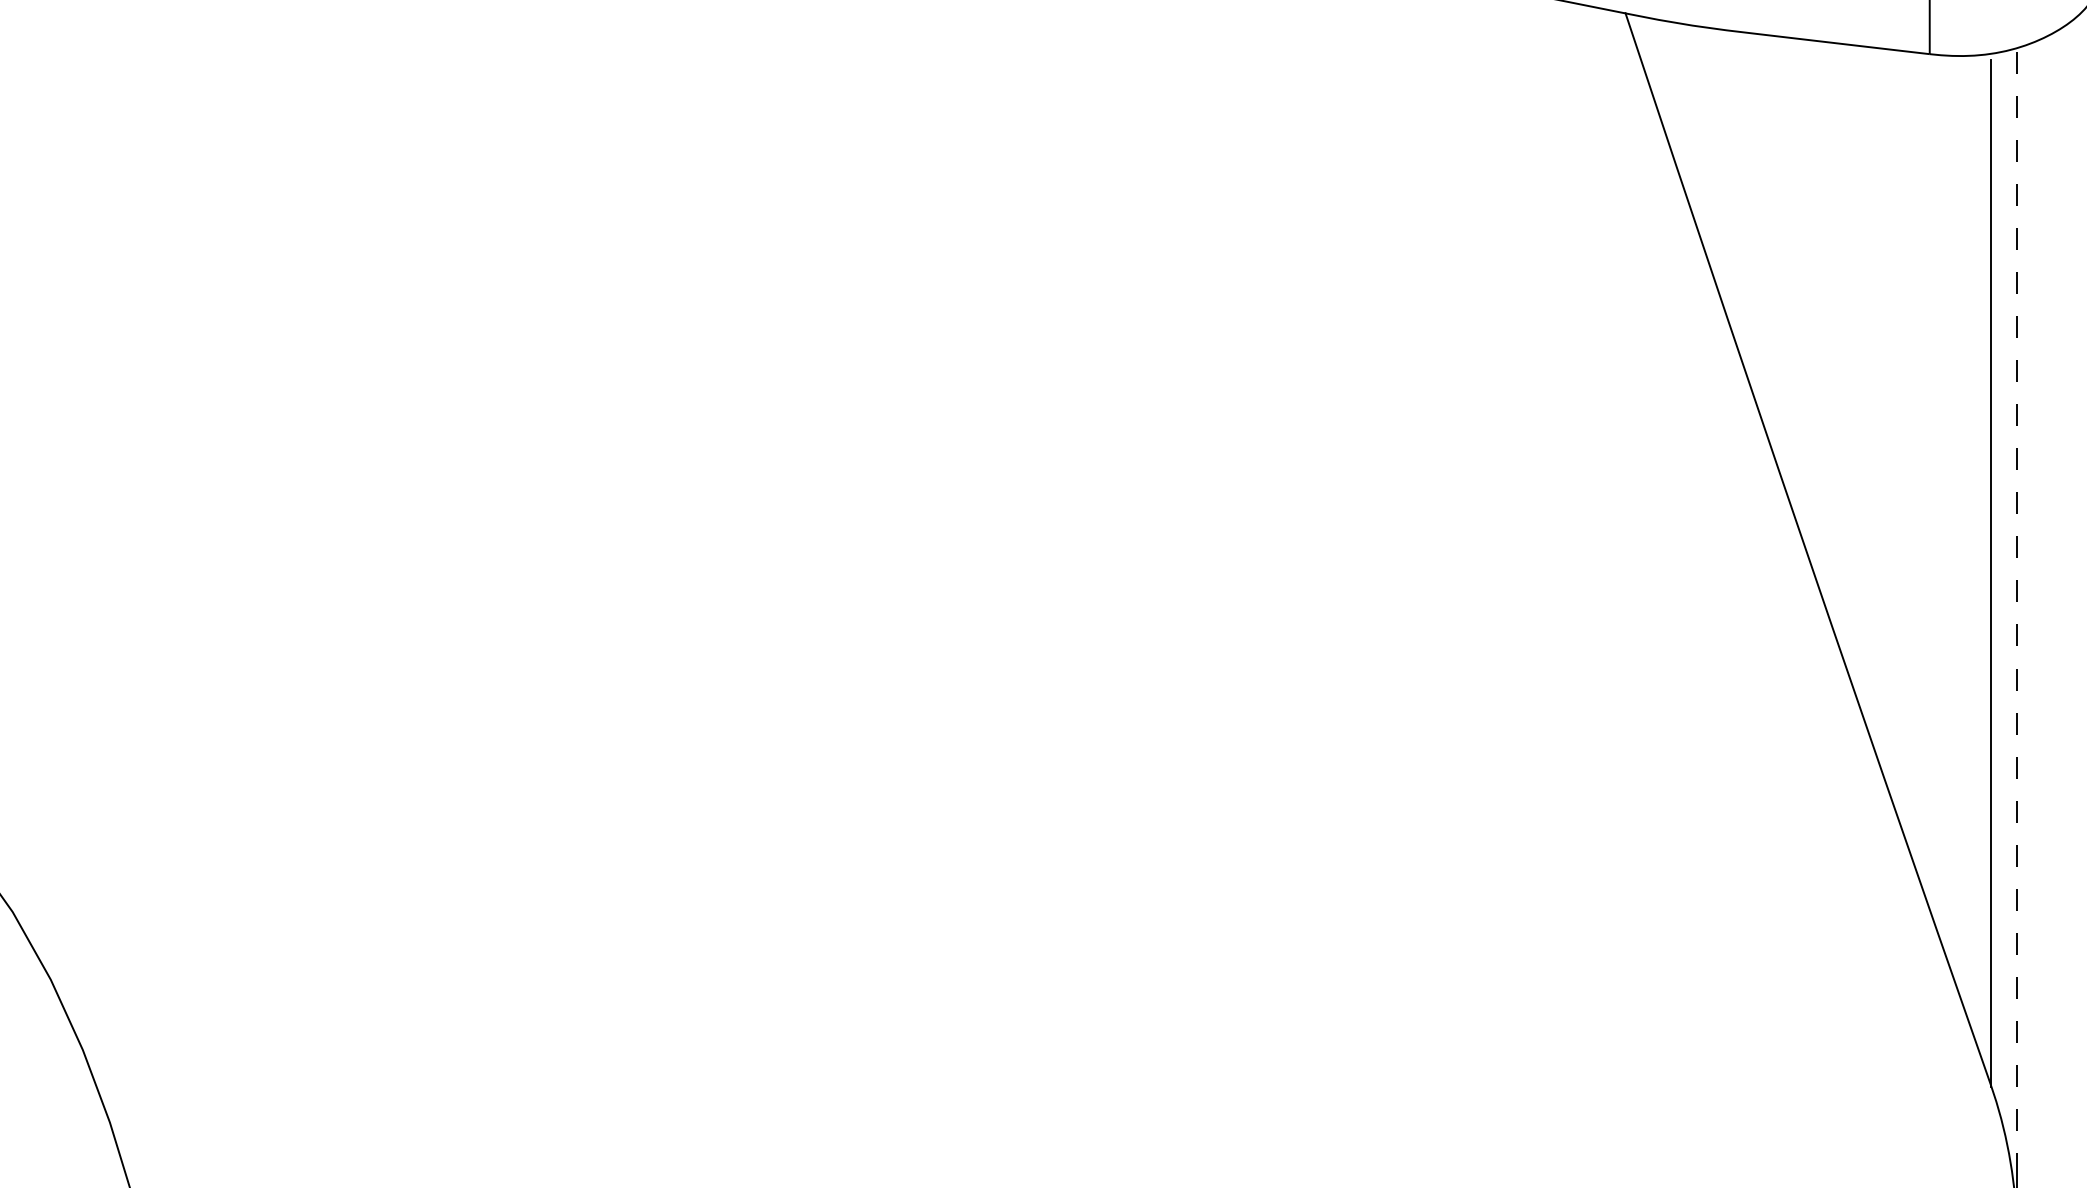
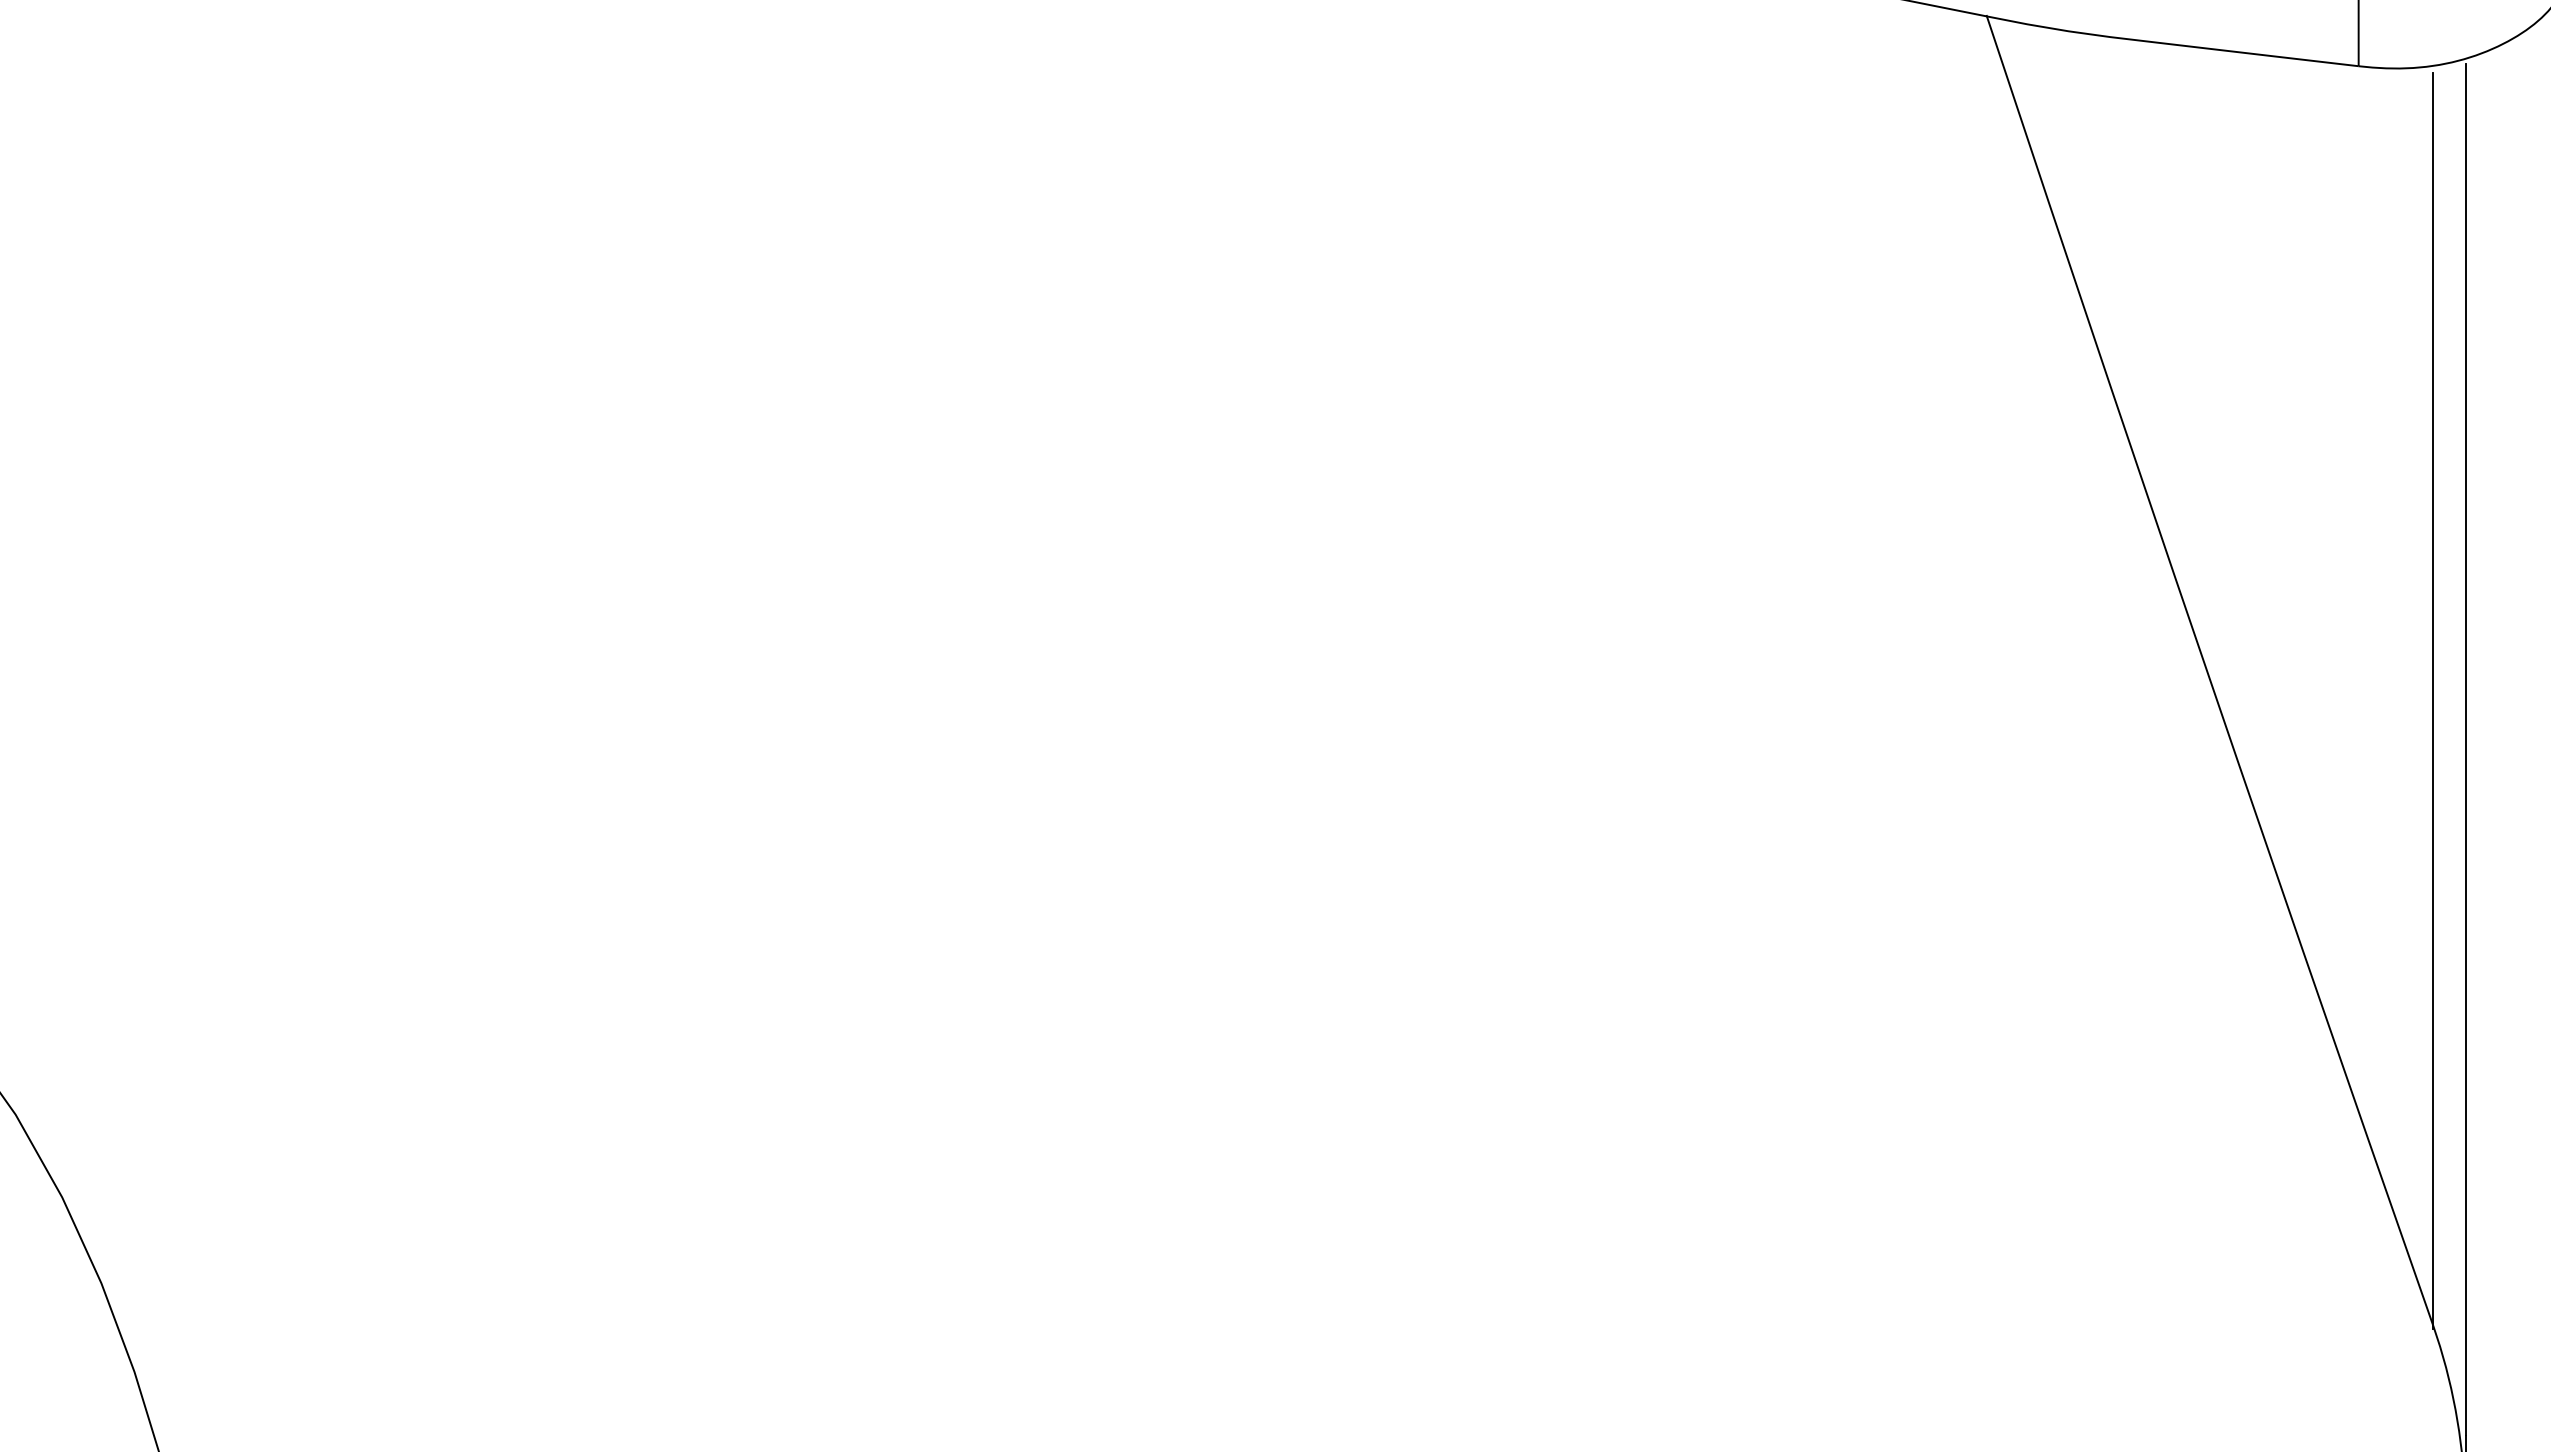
line: (2017, 613) -> (2465, 749), dashed -> solid

